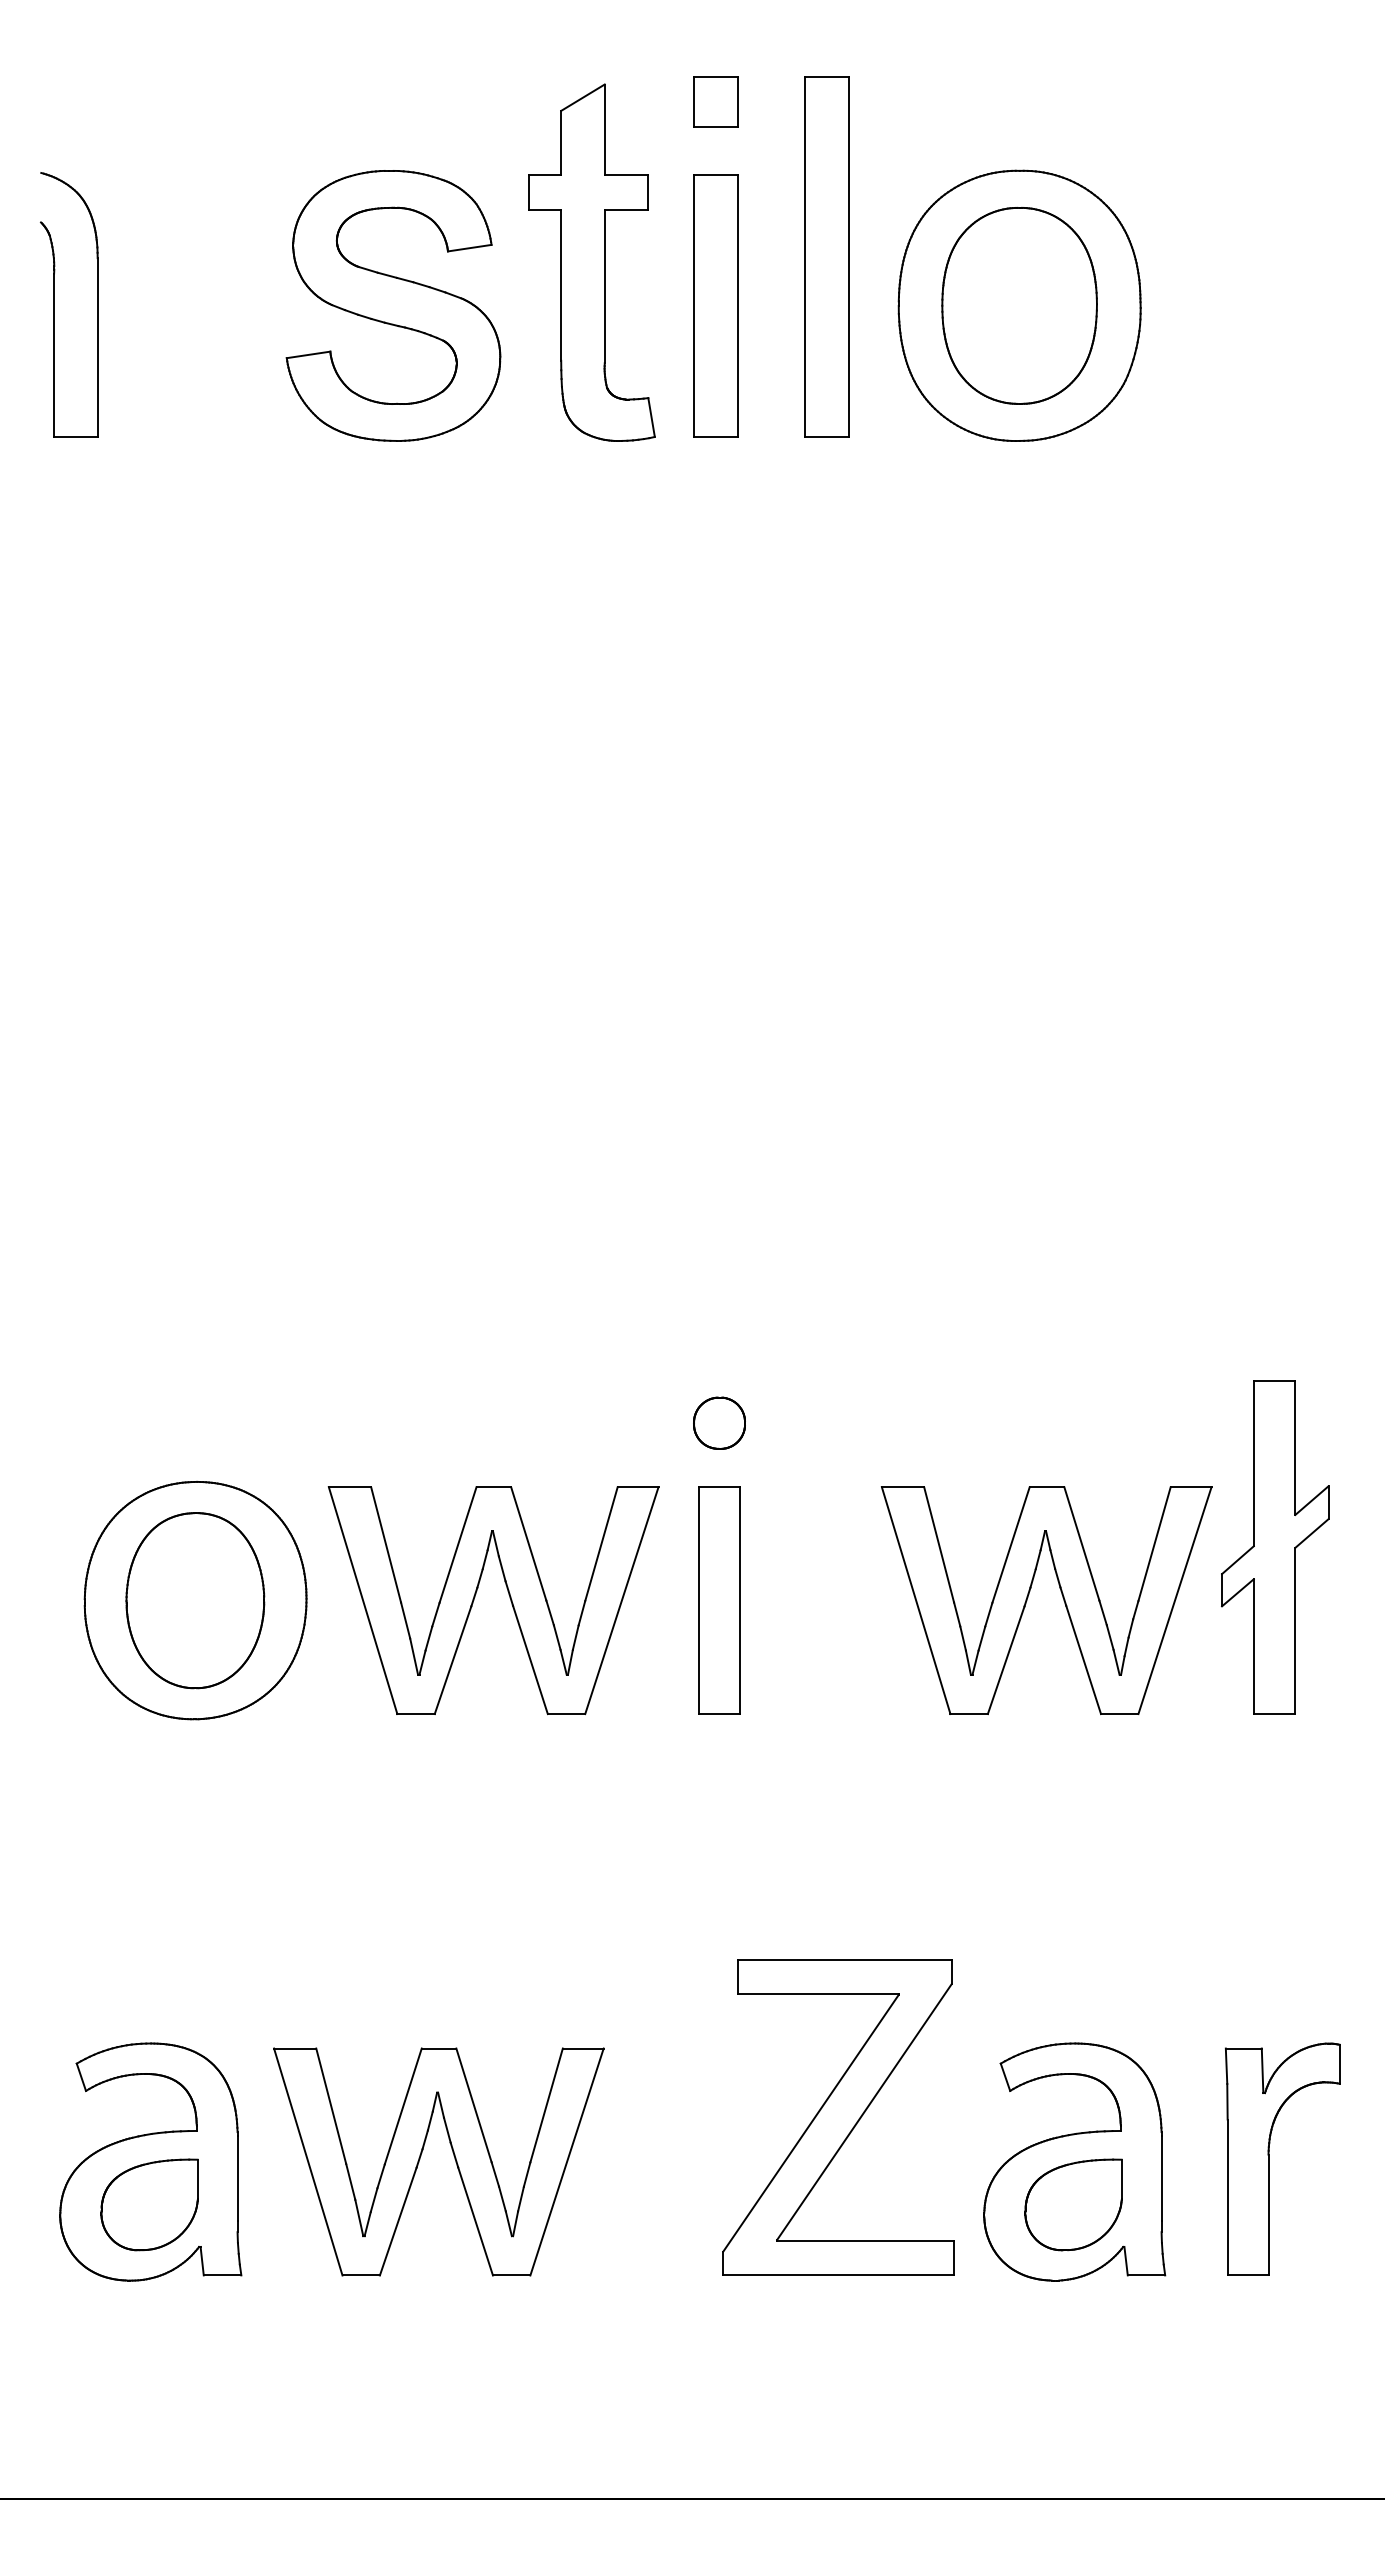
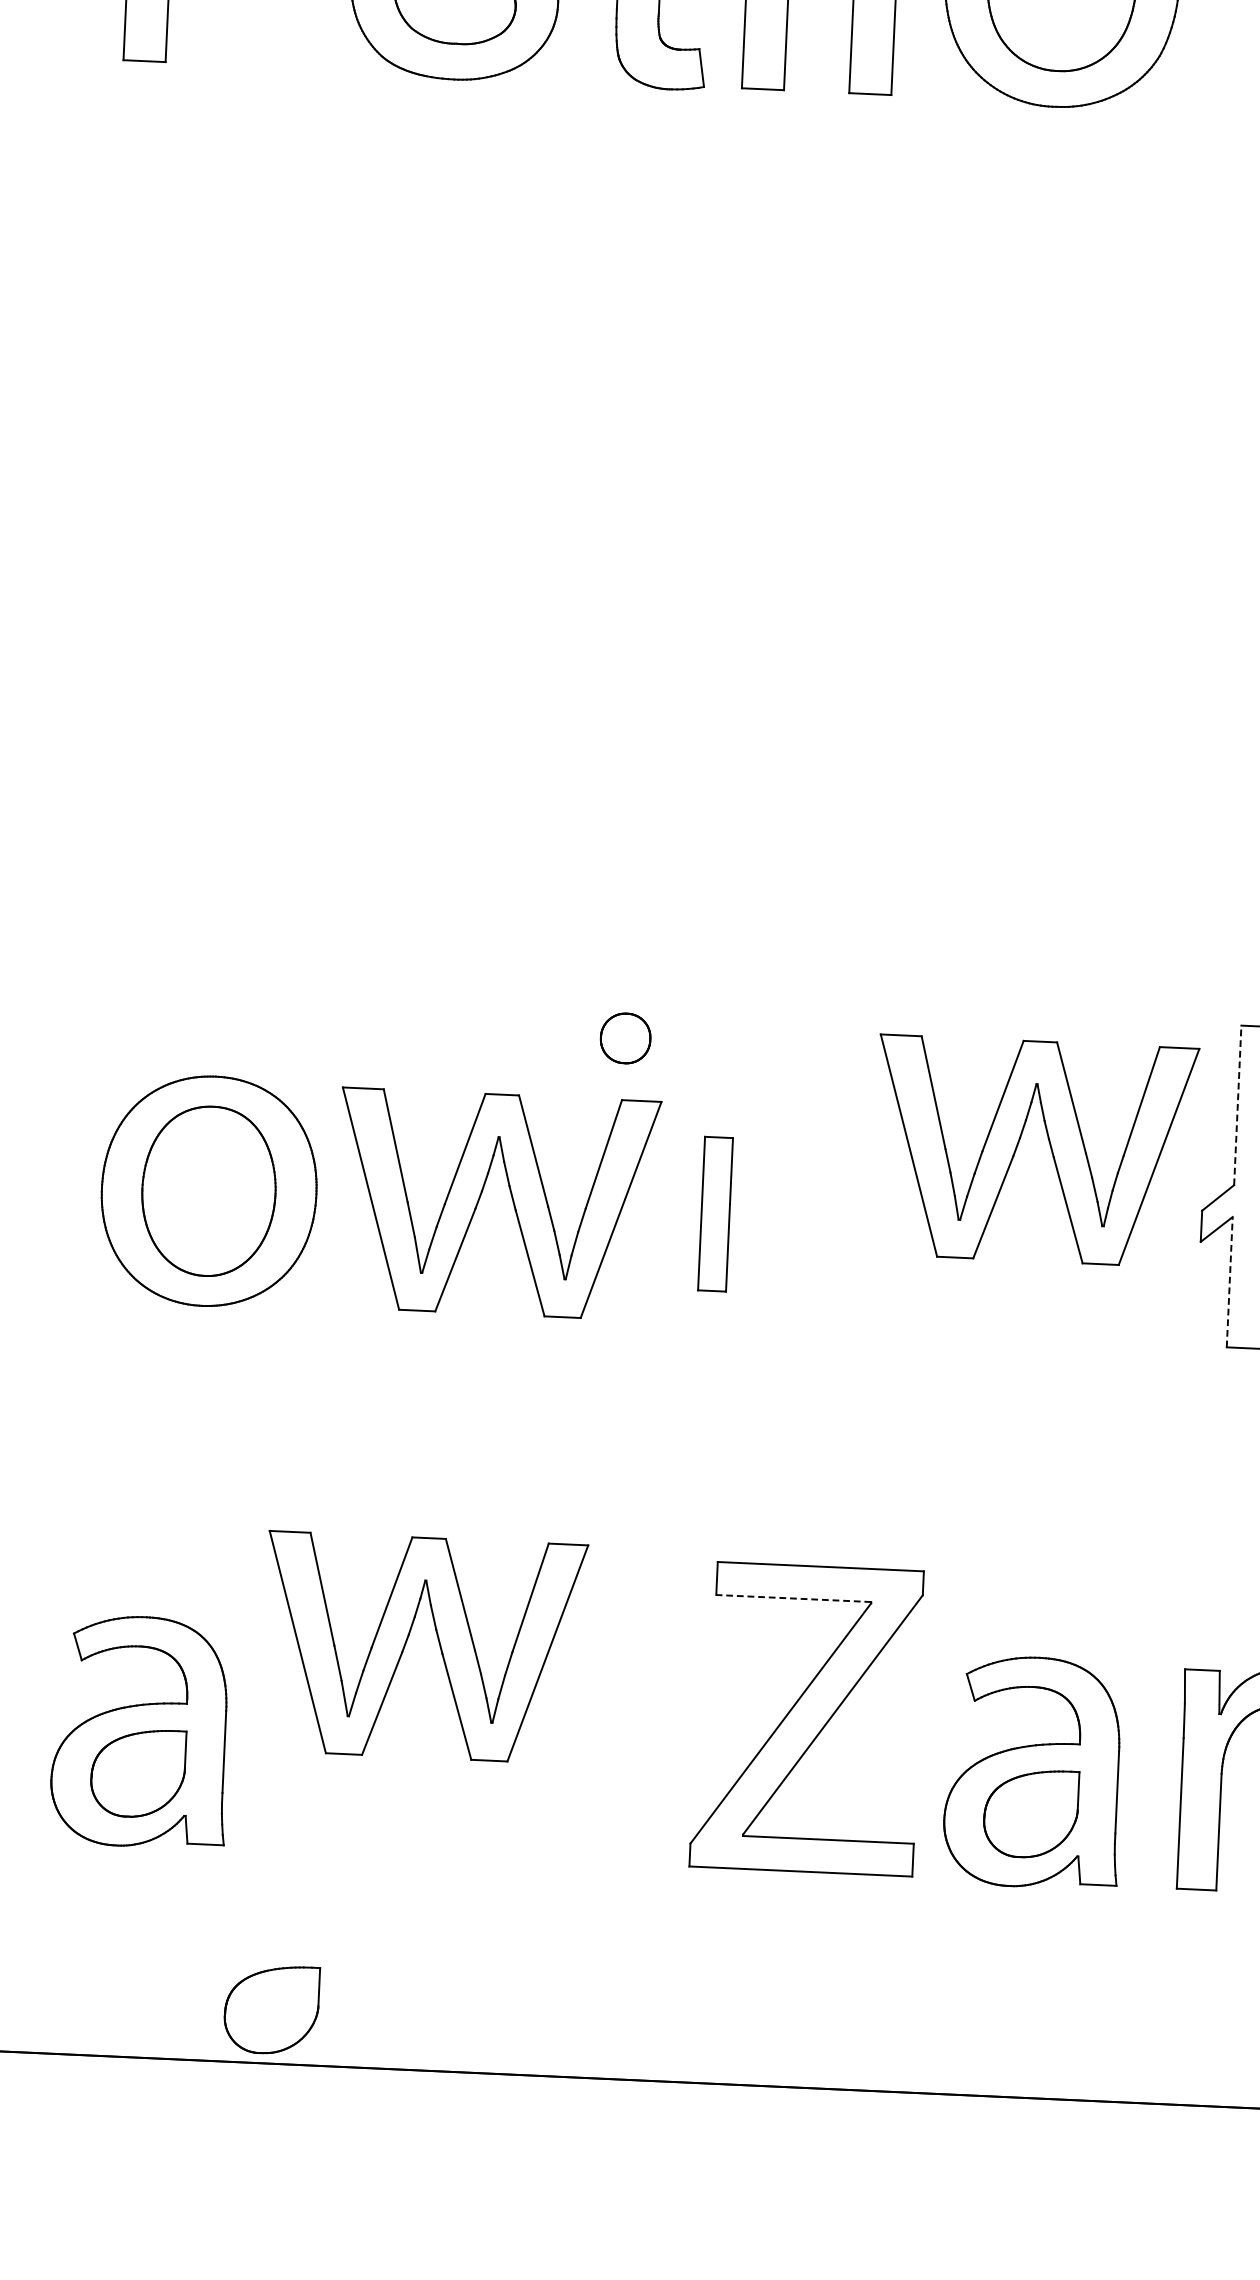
part: (719, 1422) -> (625, 1037), moved
line: (1253, 1463) -> (1237, 1105), solid -> dashed
part: (1061, 1594) -> (1049, 1146), moved
part: (719, 1600) -> (715, 1214), size x0.7
line: (1253, 1646) -> (1229, 1282), solid -> dashed
line: (817, 1993) -> (792, 1598), solid -> dashed
part: (453, 2156) -> (438, 1643), moved
part: (298, 2442) -> (271, 2009), added

